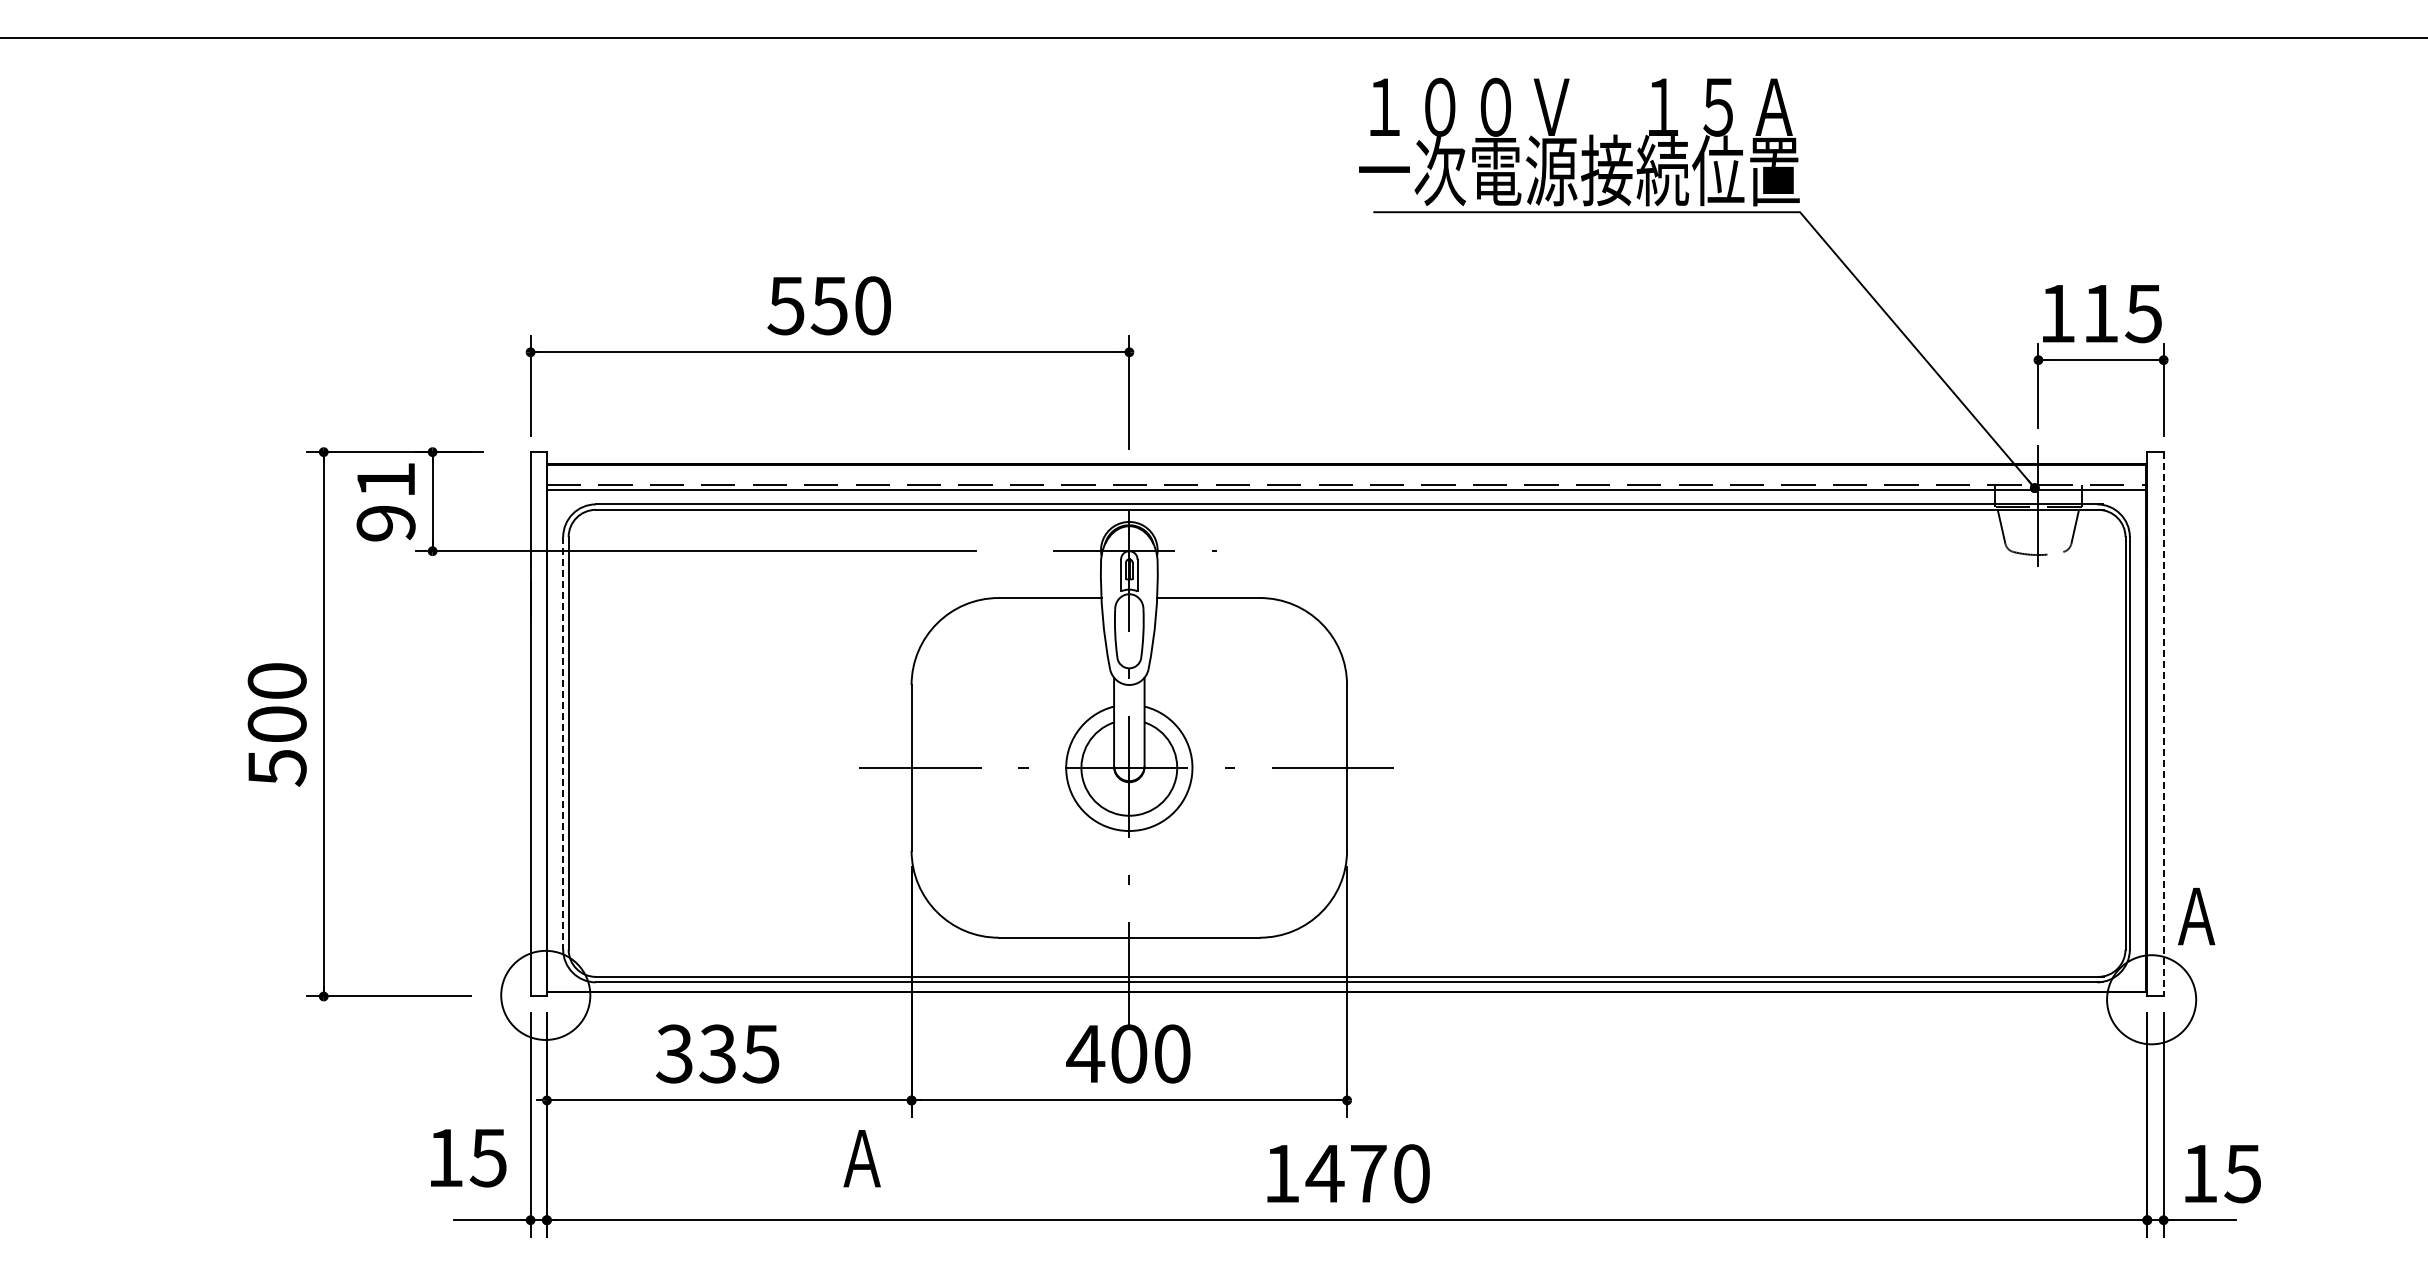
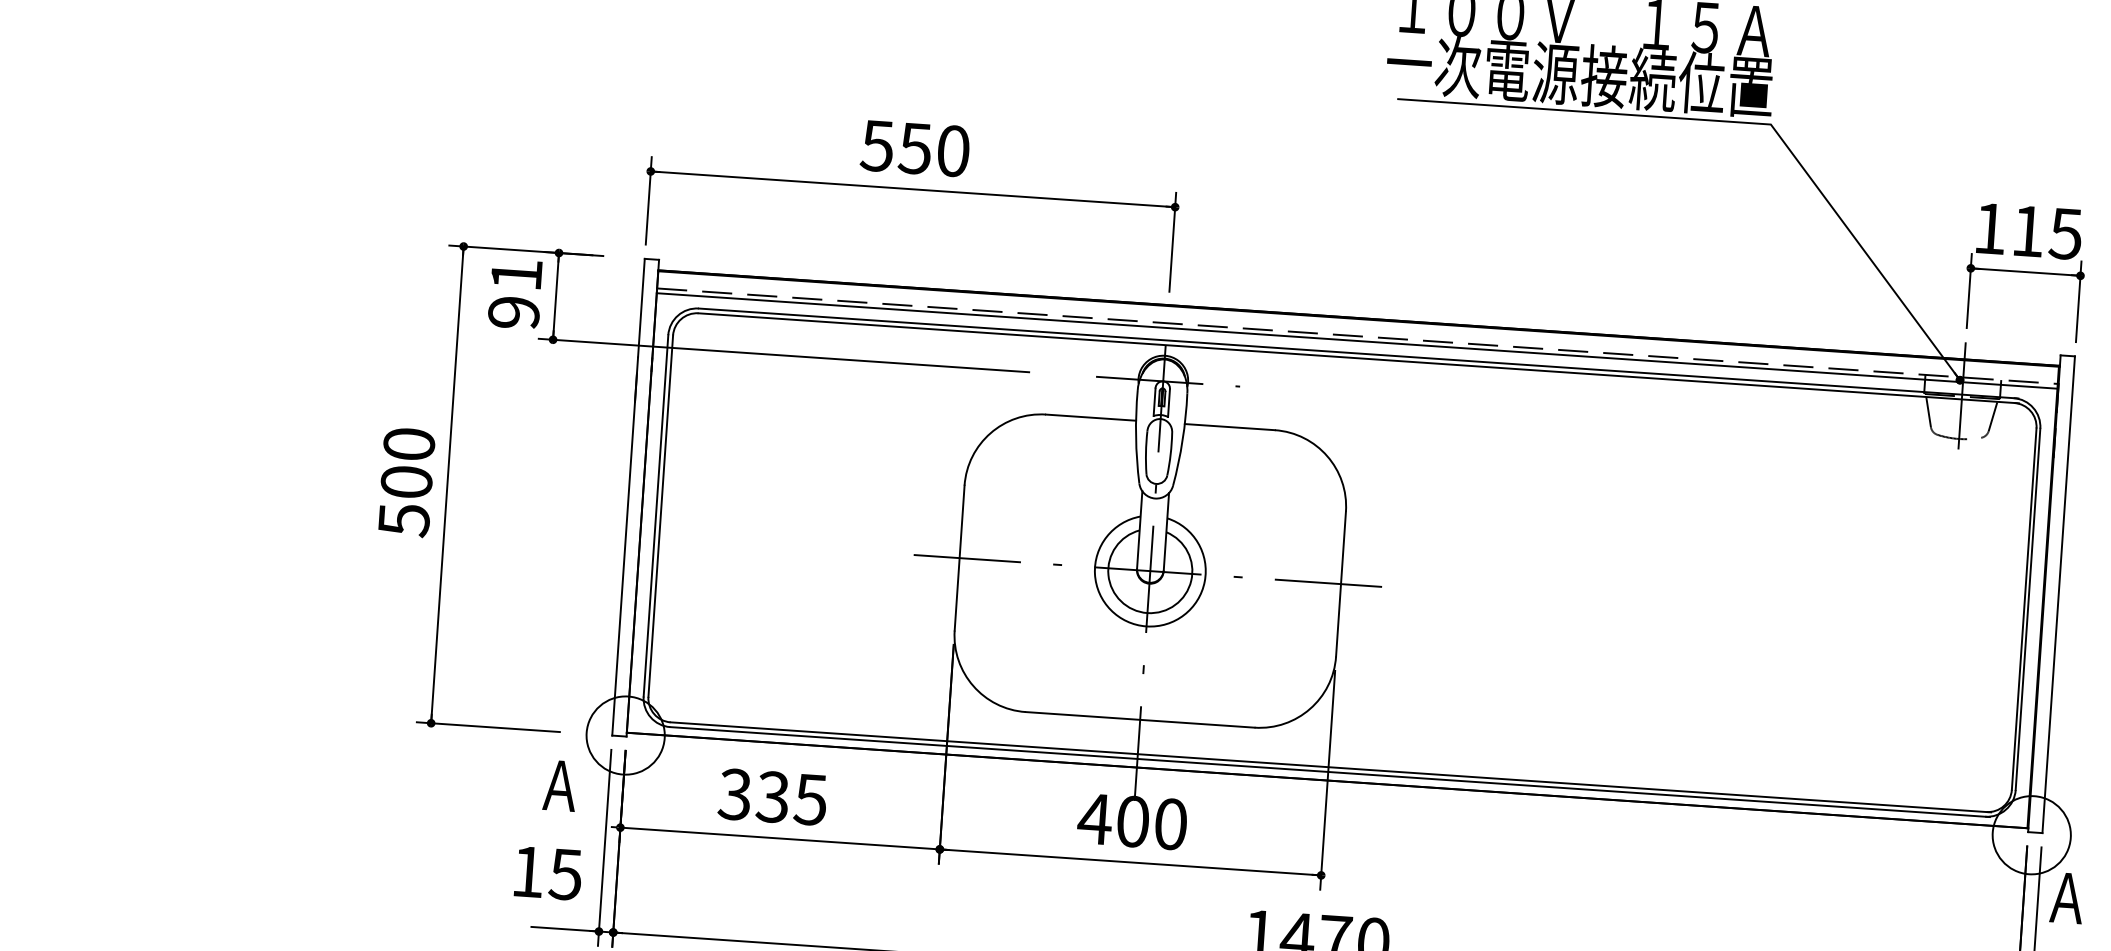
line: (2163, 724) -> (2058, 594), dashed -> solid
line: (563, 743) -> (656, 516), dashed -> solid
text: (2196, 916) -> (2066, 898), moved
text: (861, 1158) -> (559, 785), moved

